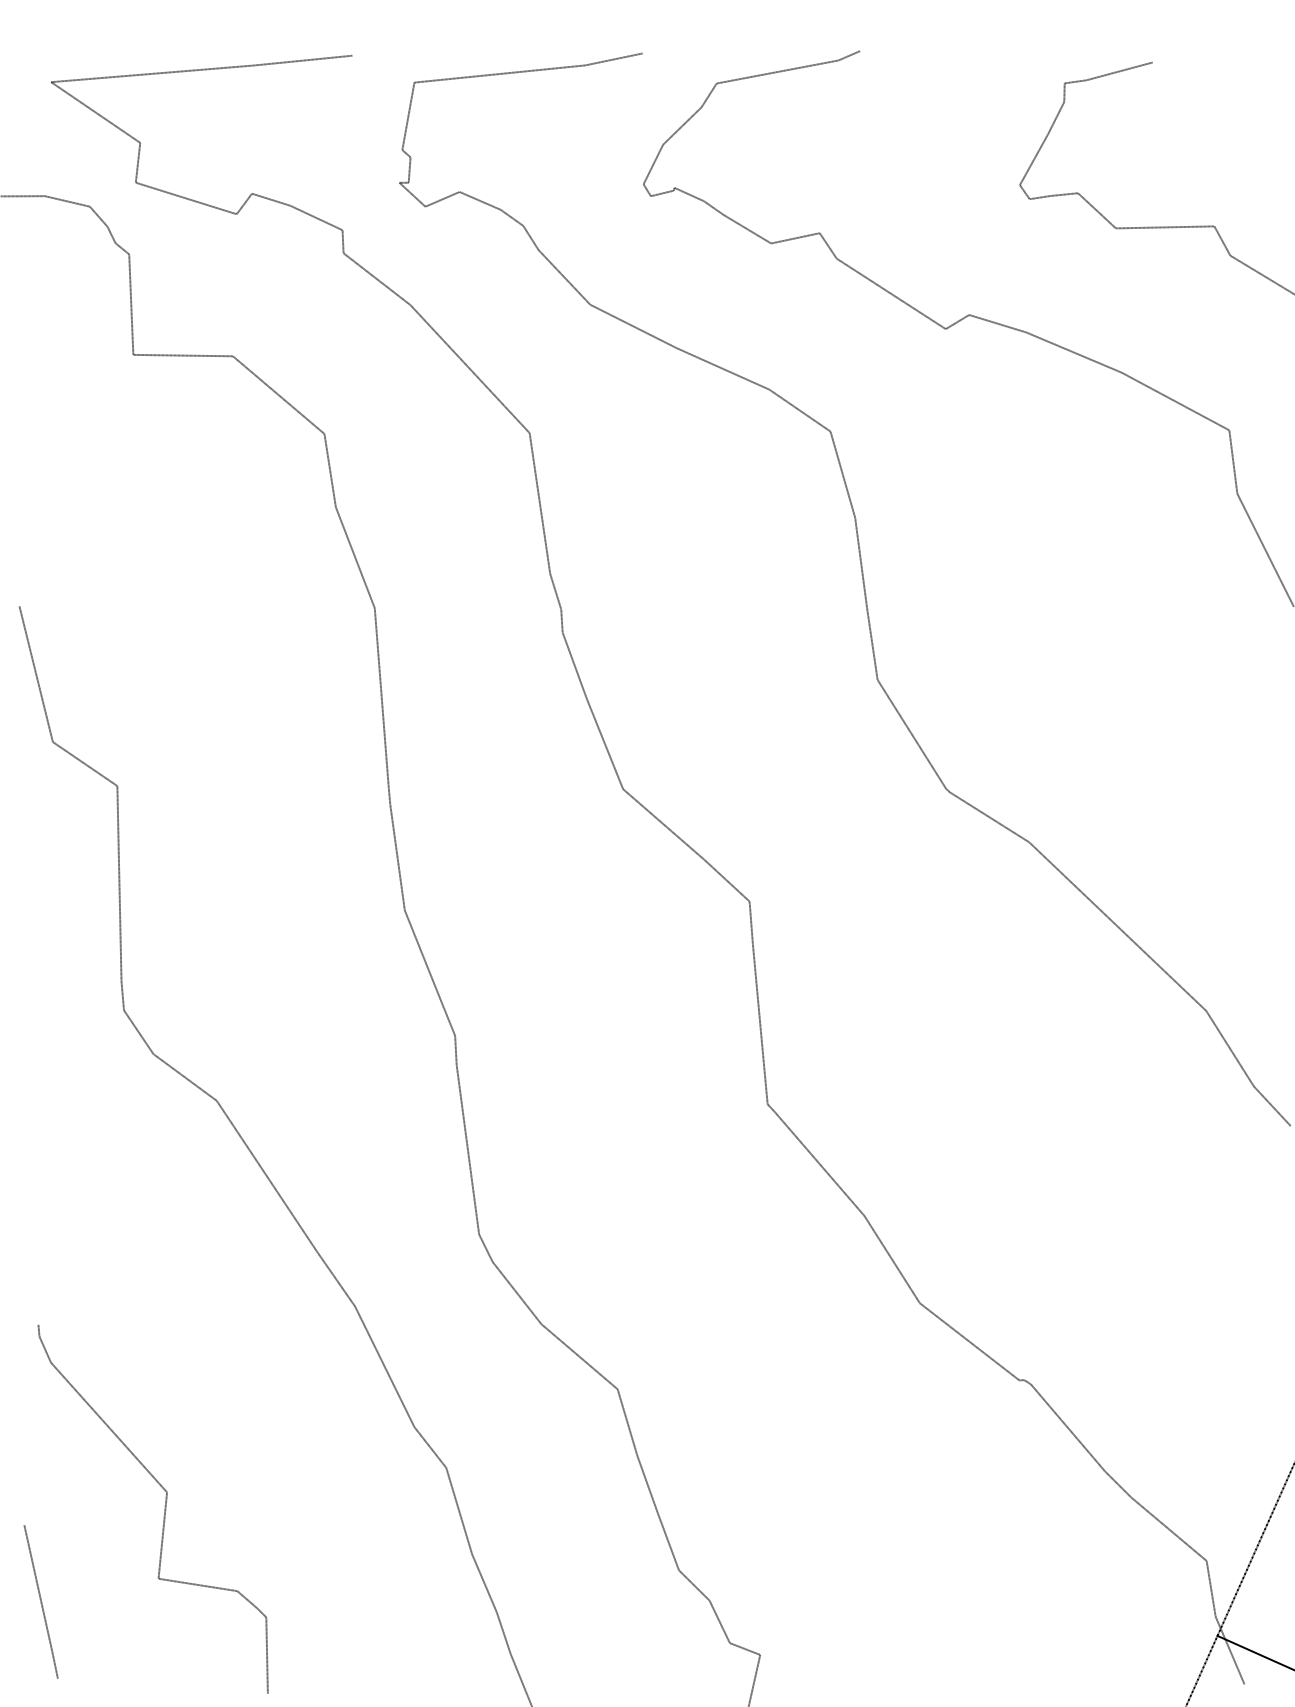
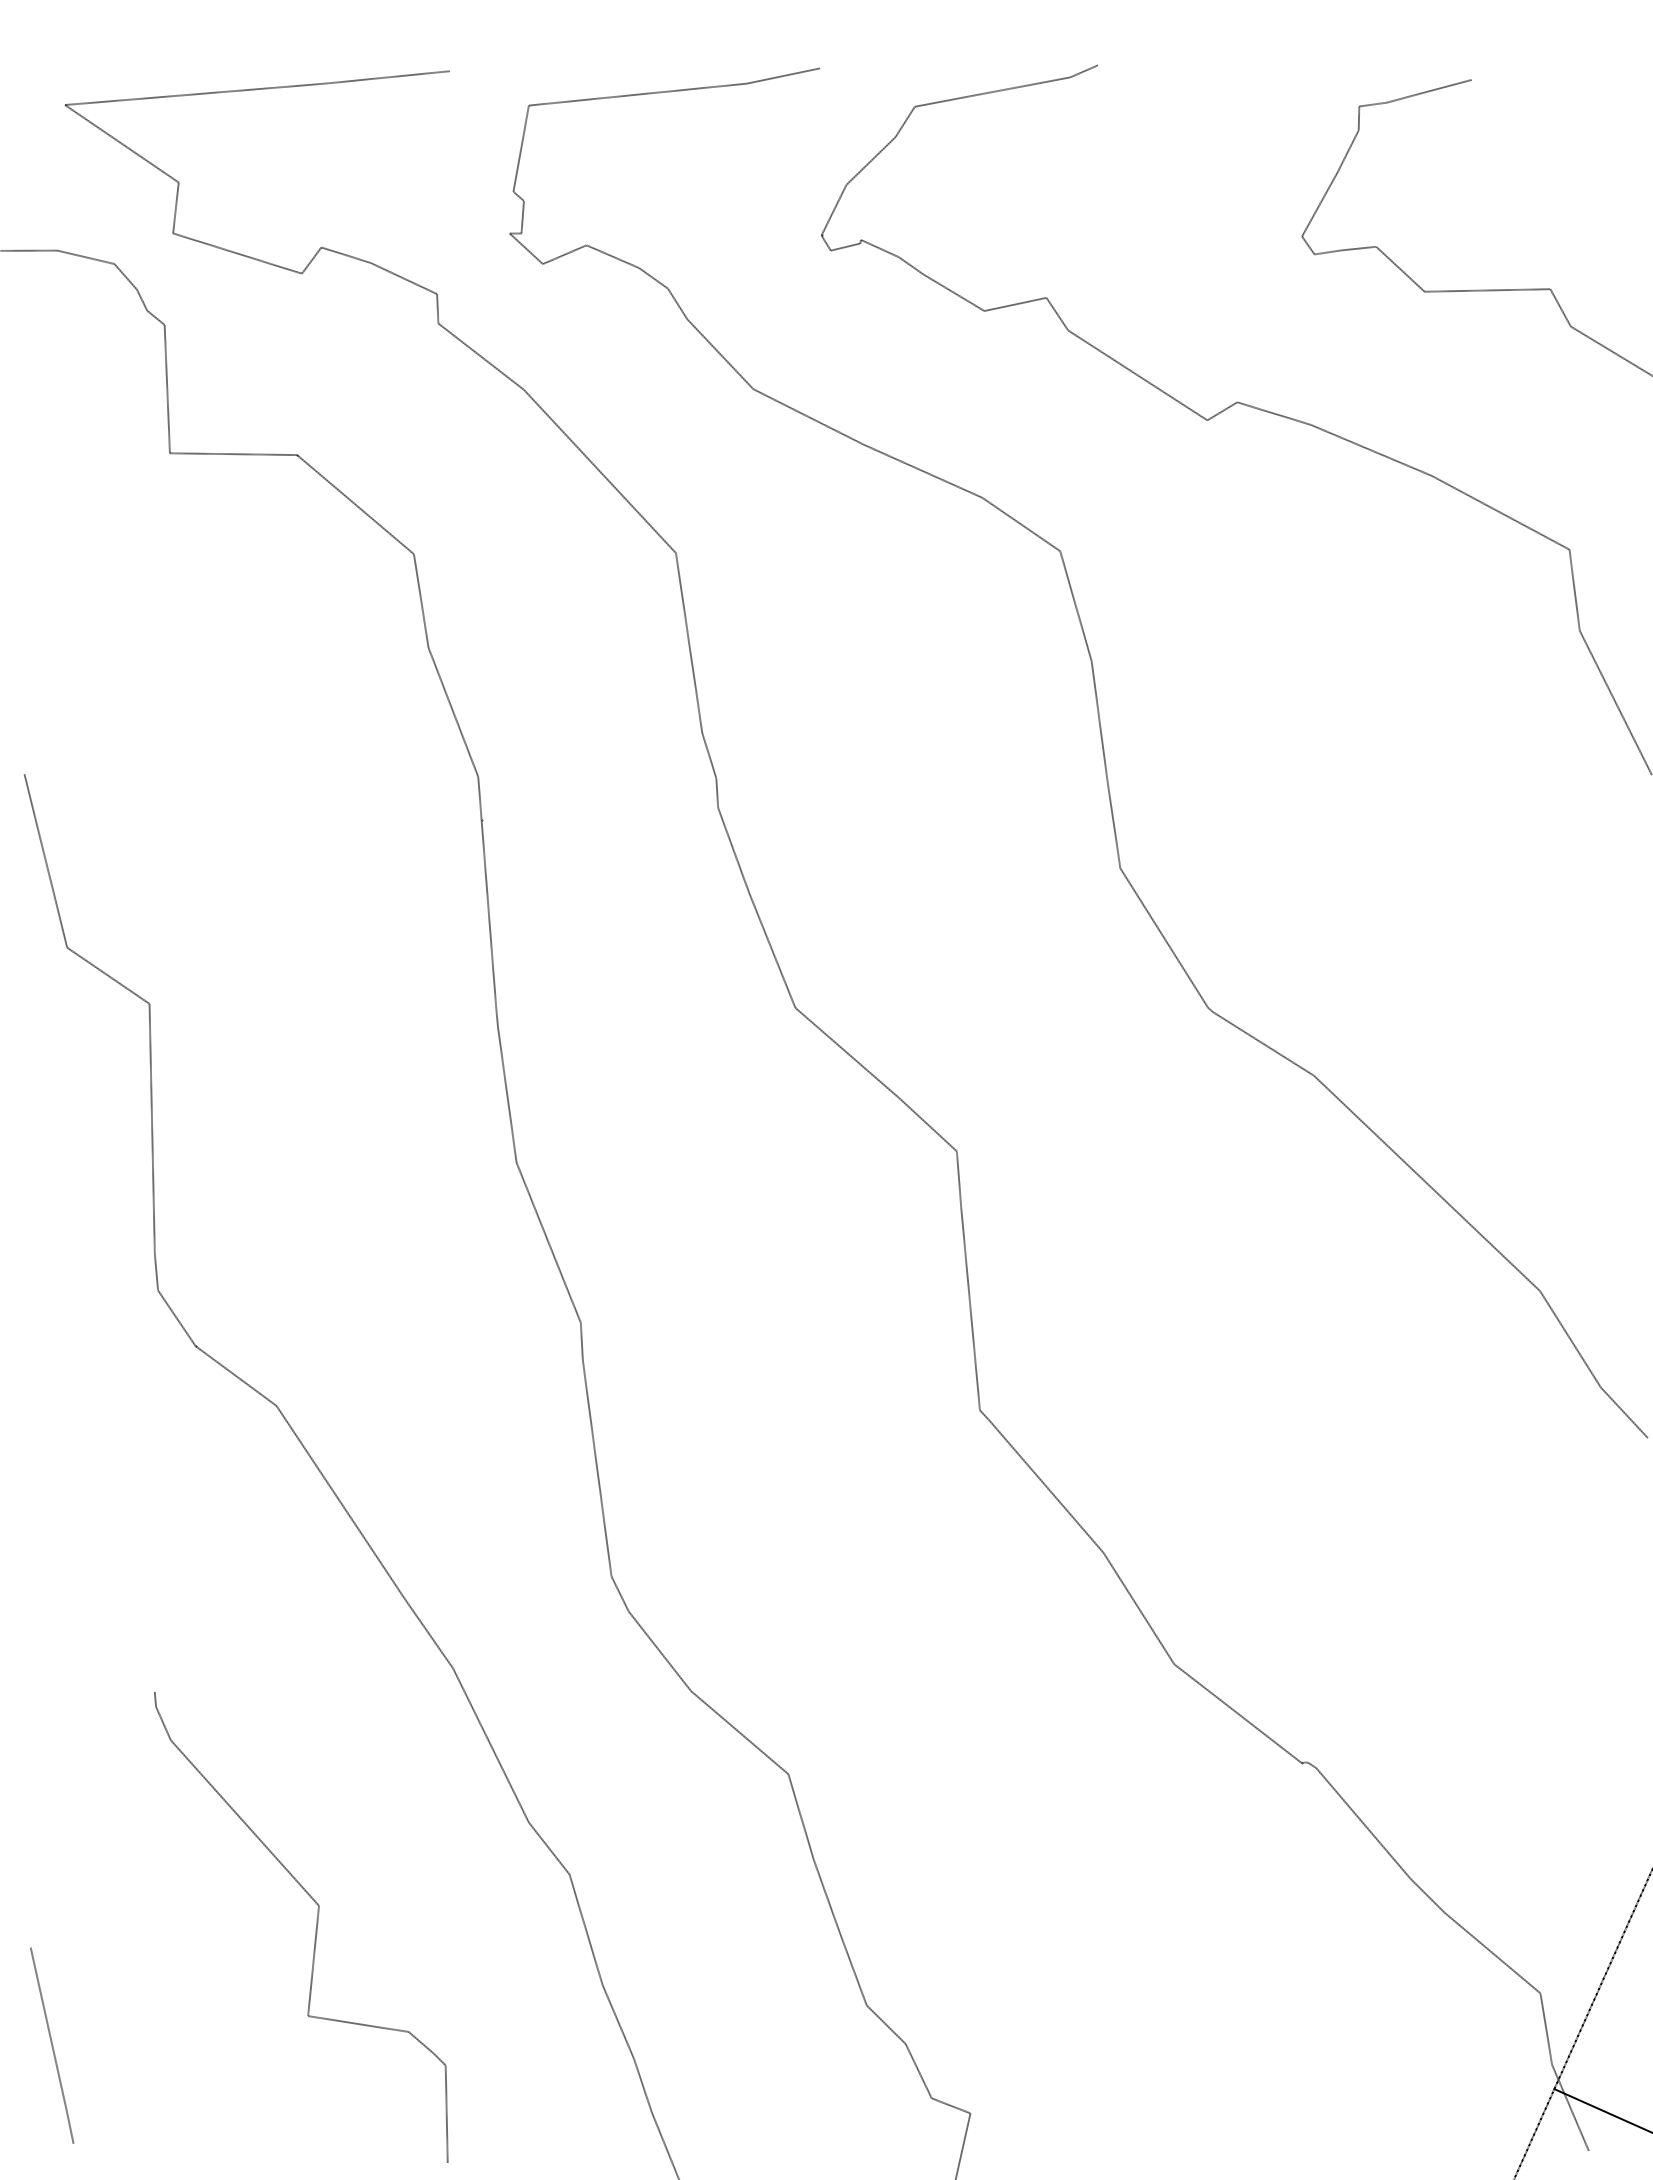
curve: (164, 1510) -> (315, 1929), moved

